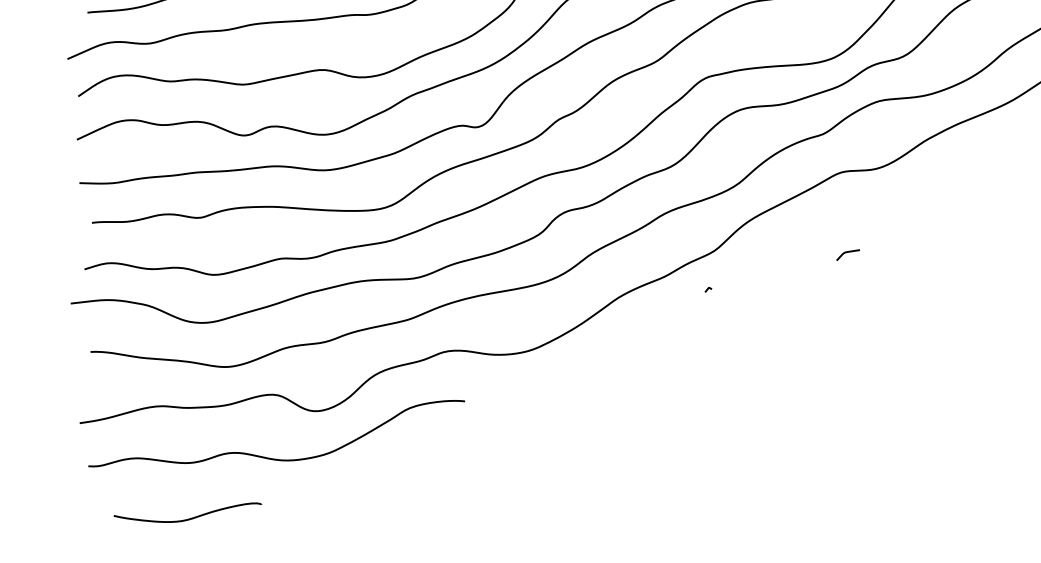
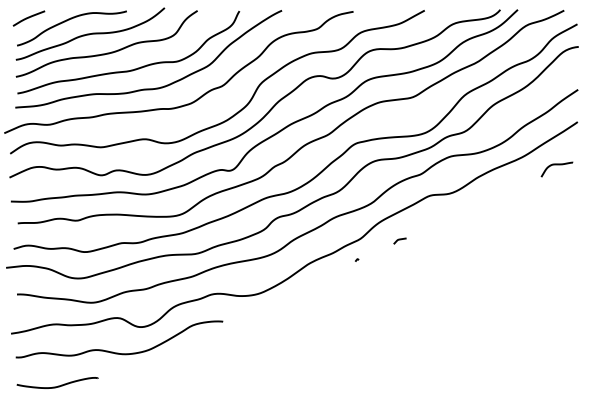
curve: (847, 253) -> (399, 240), moved
curve: (189, 517) -> (58, 385), moved

